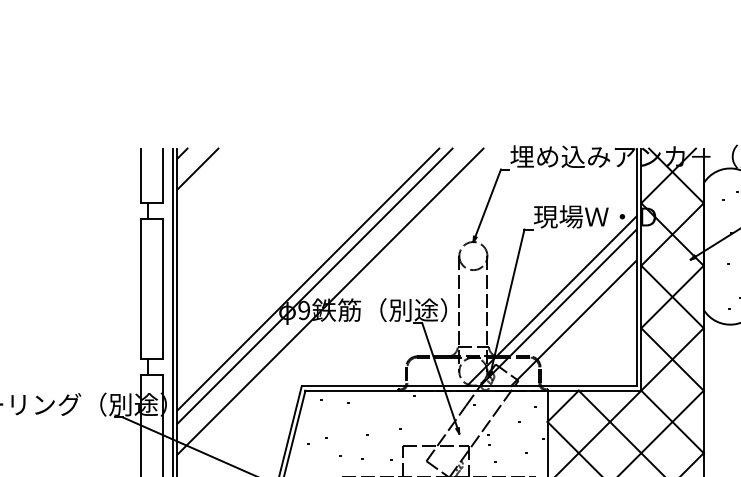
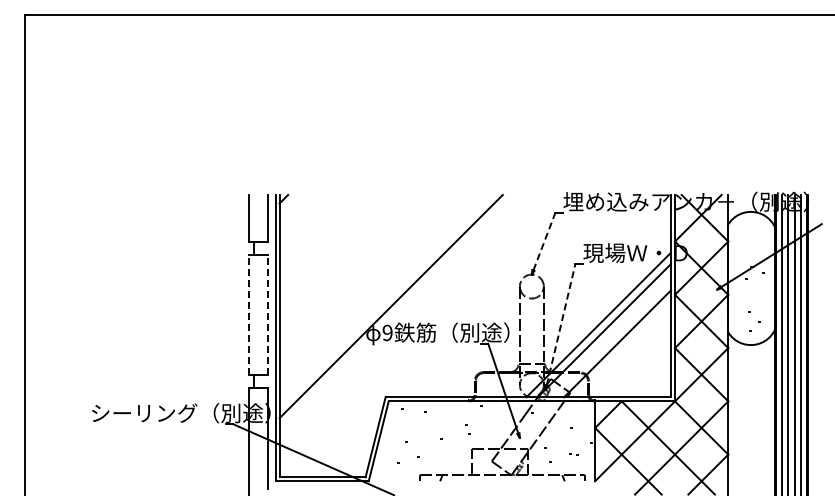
line: (197, 168) -> (296, 211), removed
line: (488, 203) -> (544, 241), solid -> dashed
line: (314, 285) -> (396, 311), removed
line: (141, 288) -> (248, 314), solid -> dashed
line: (163, 288) -> (267, 314), solid -> dashed
line: (329, 300) -> (409, 324), removed
line: (508, 300) -> (561, 324), solid -> dashed

